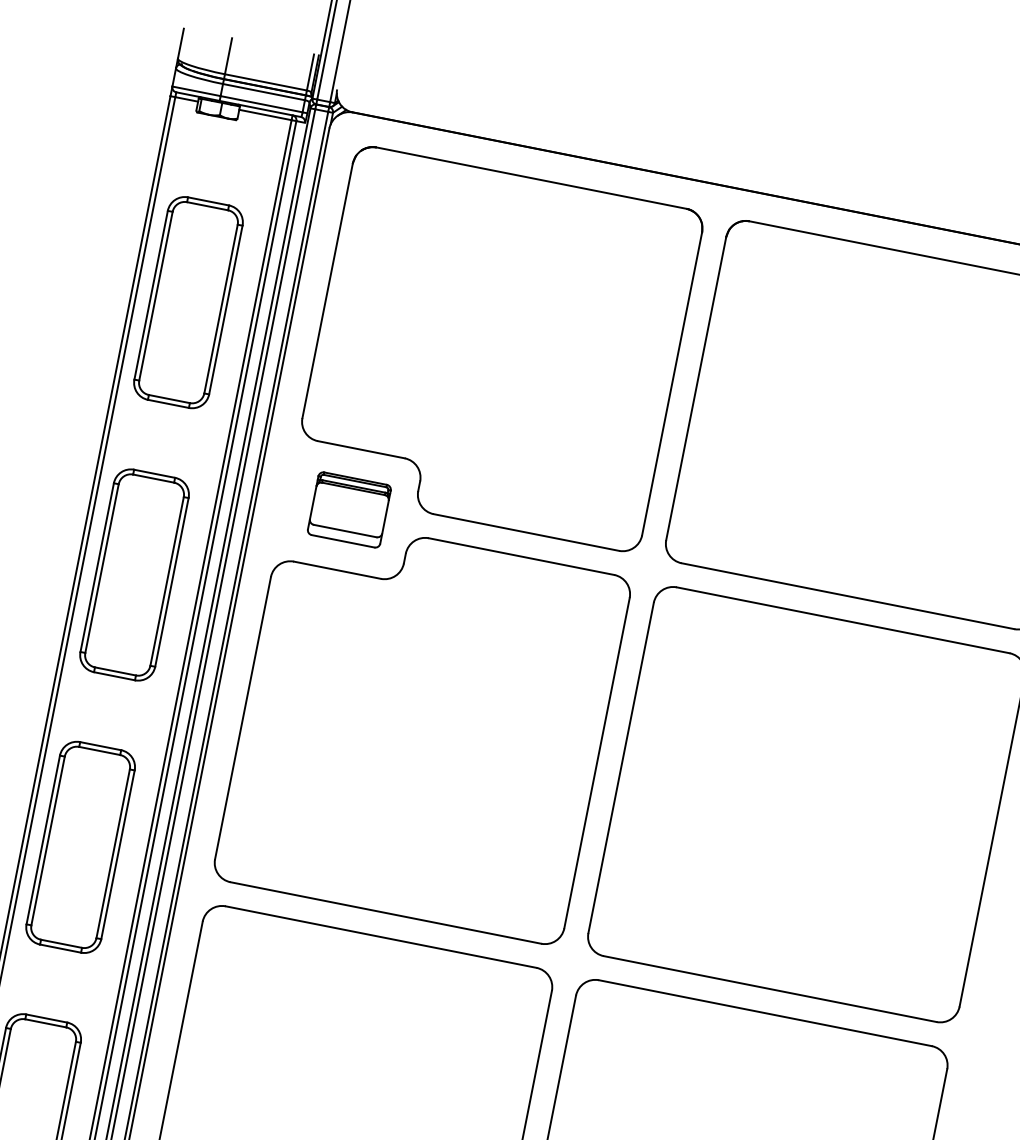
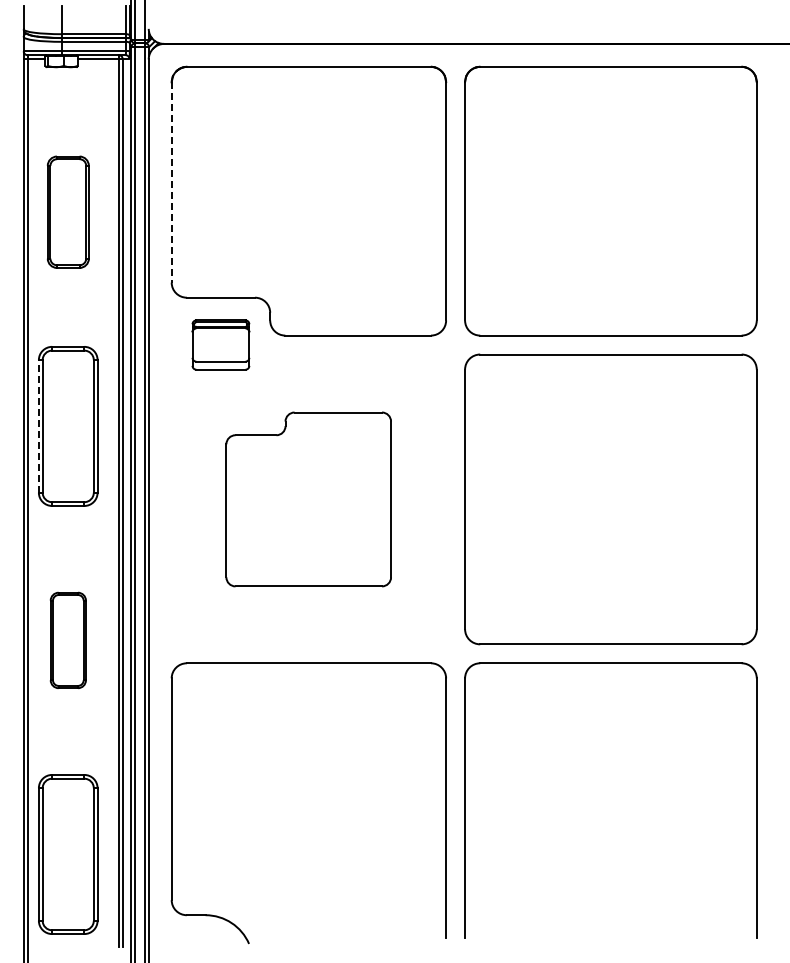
line: (327, 291) -> (171, 183), solid -> dashed
part: (189, 301) -> (68, 211), size x0.7
line: (96, 566) -> (38, 425), solid -> dashed
part: (421, 728) -> (308, 499), size x0.6
part: (80, 847) -> (68, 640), size x0.6

